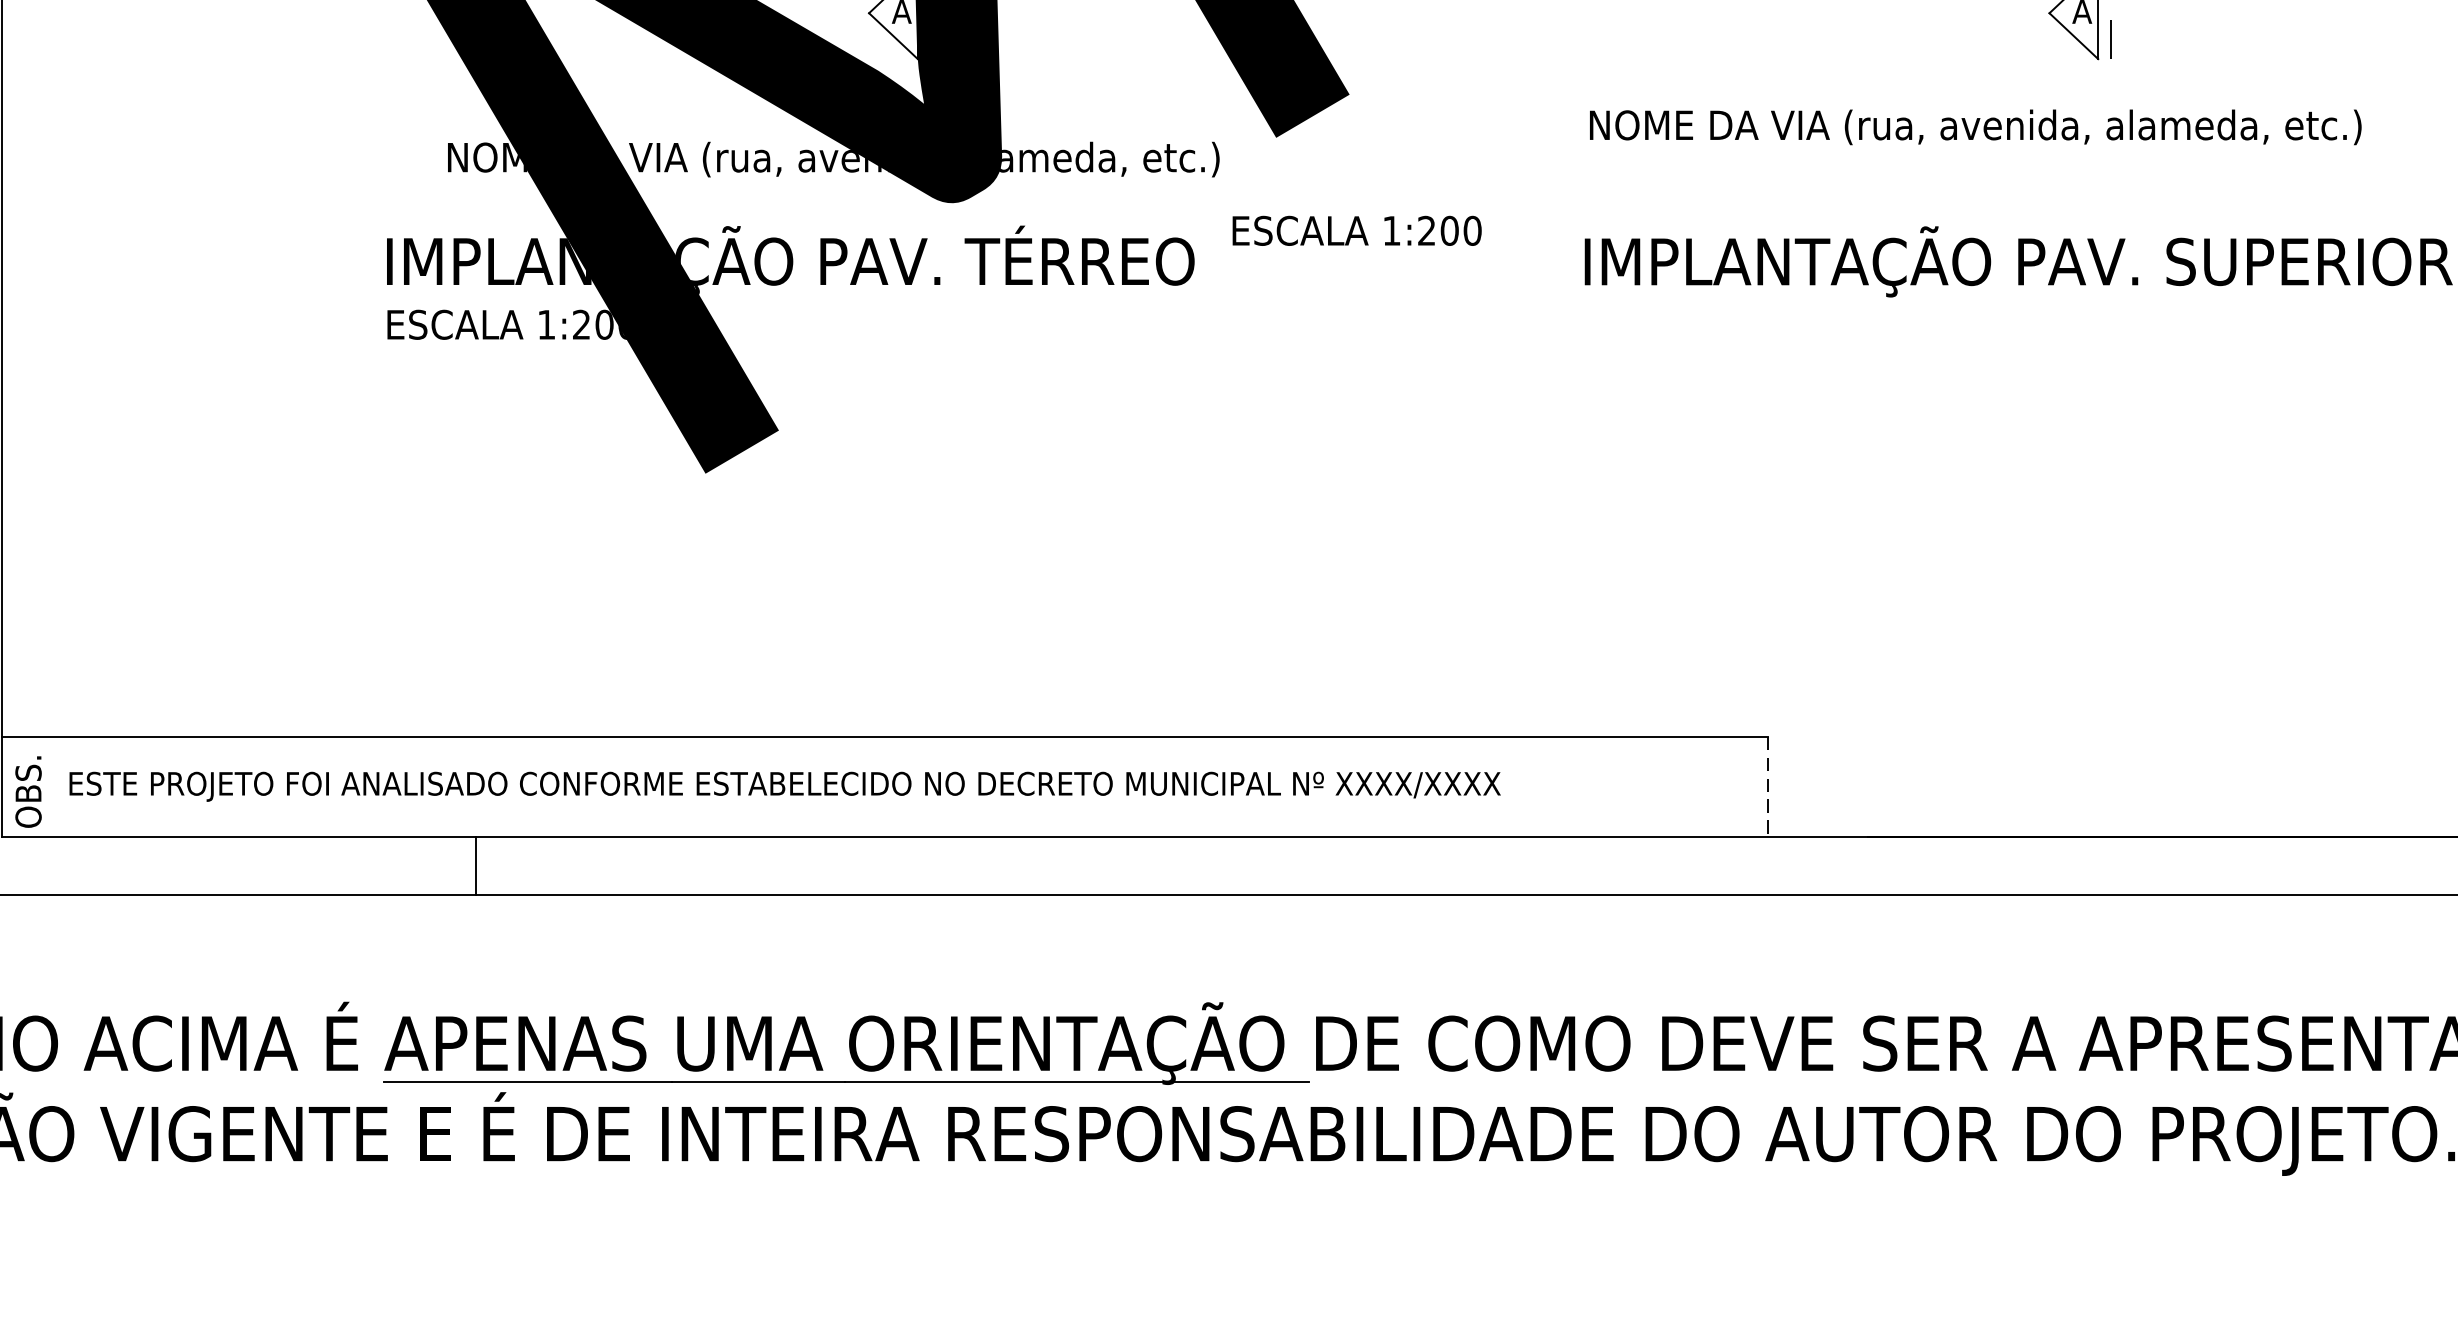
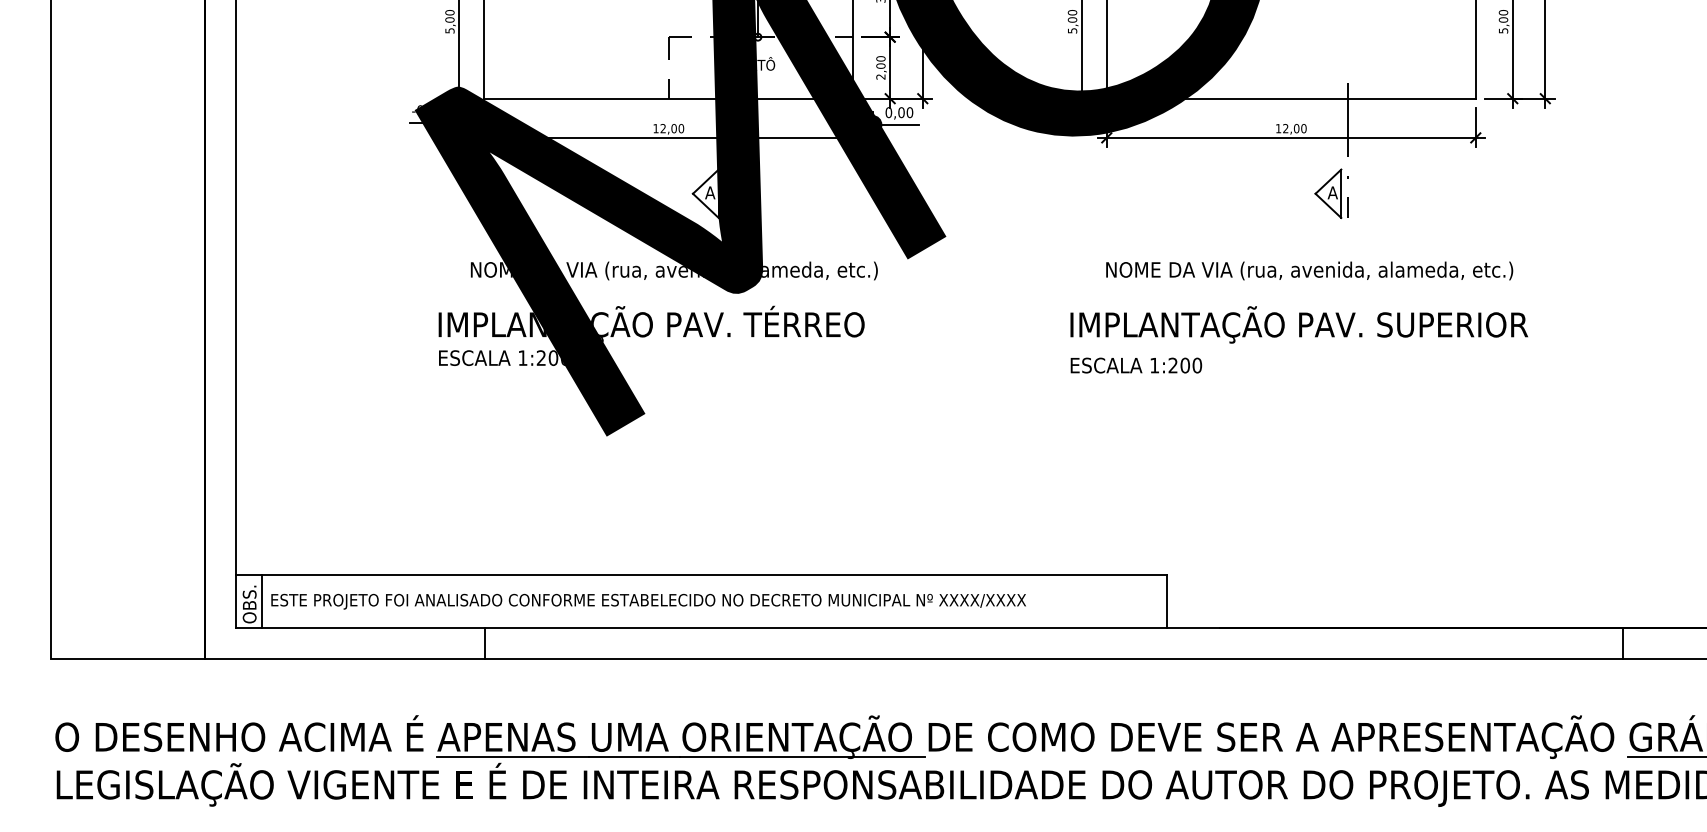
text: (1975, 126) -> (1309, 270), moved
text: (1357, 230) -> (1136, 365), moved
line: (50, 786) -> (261, 601), added
line: (1766, 788) -> (1166, 602), dashed -> solid

